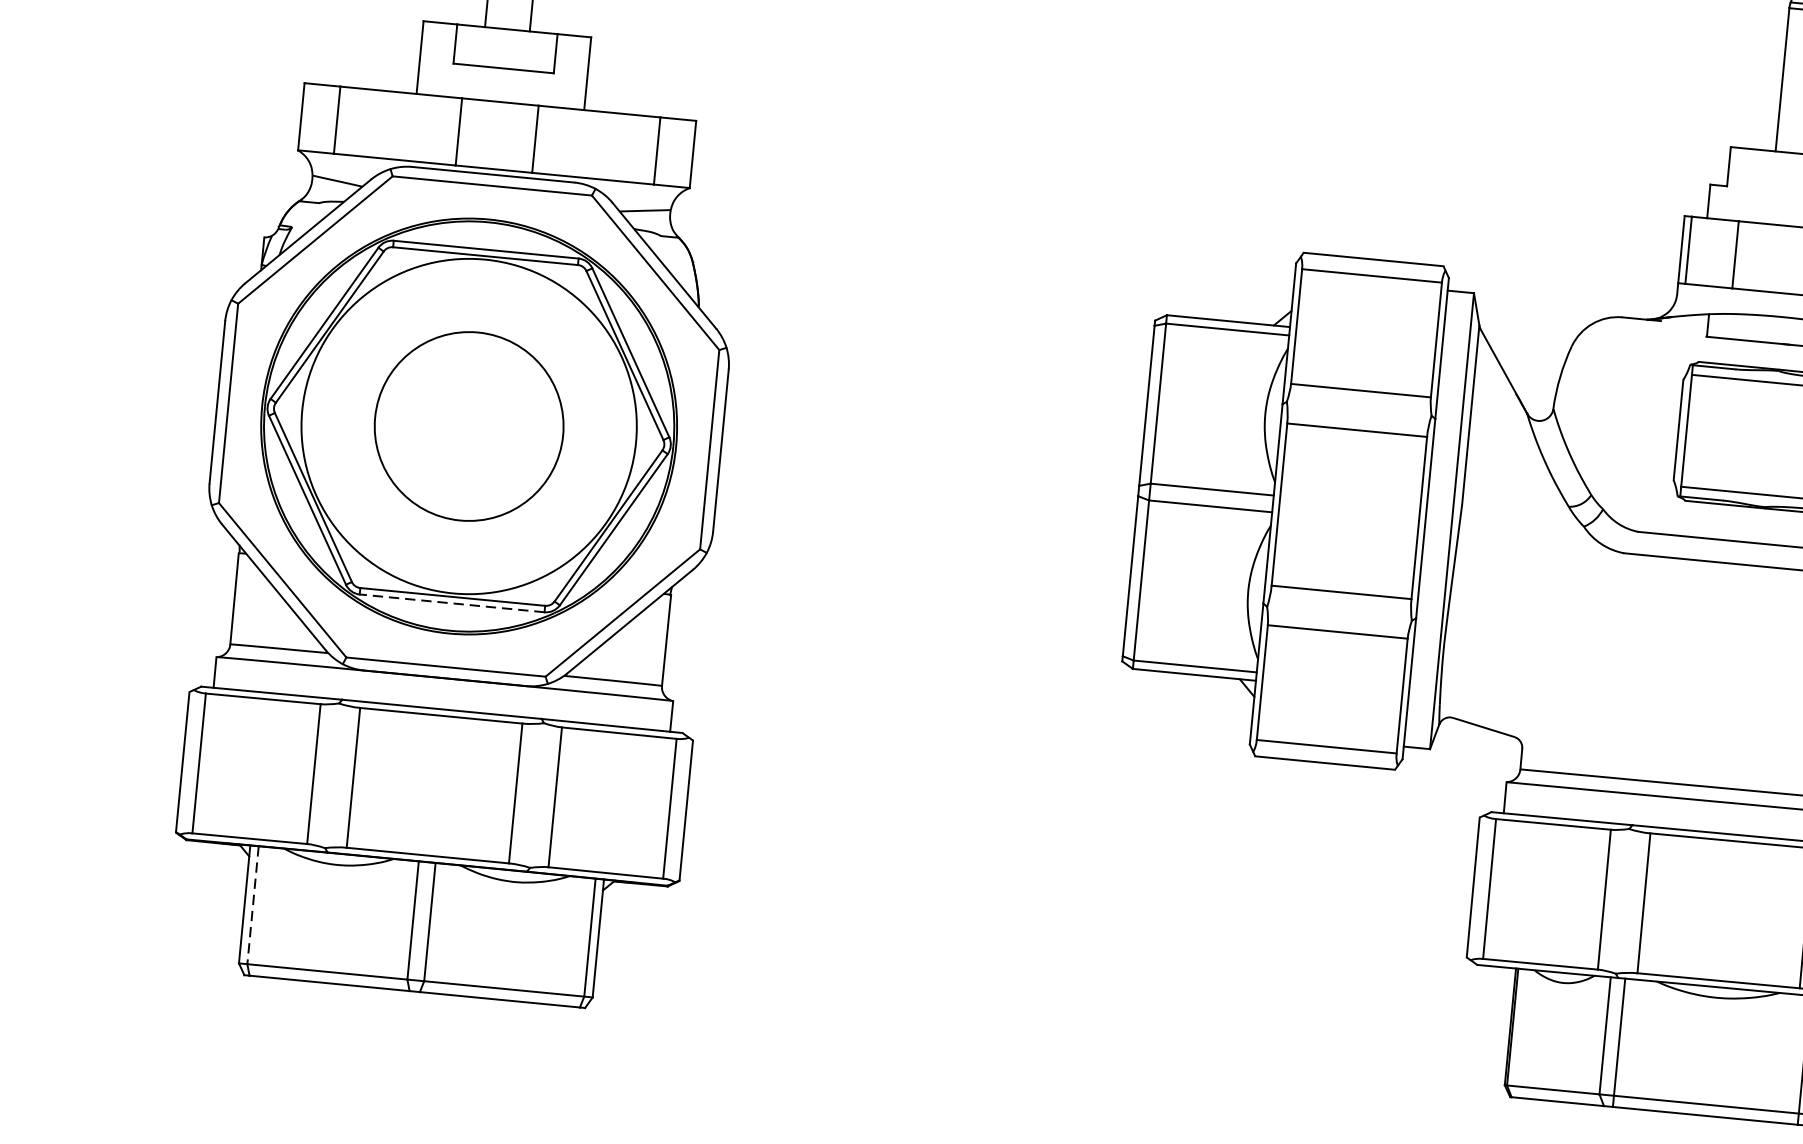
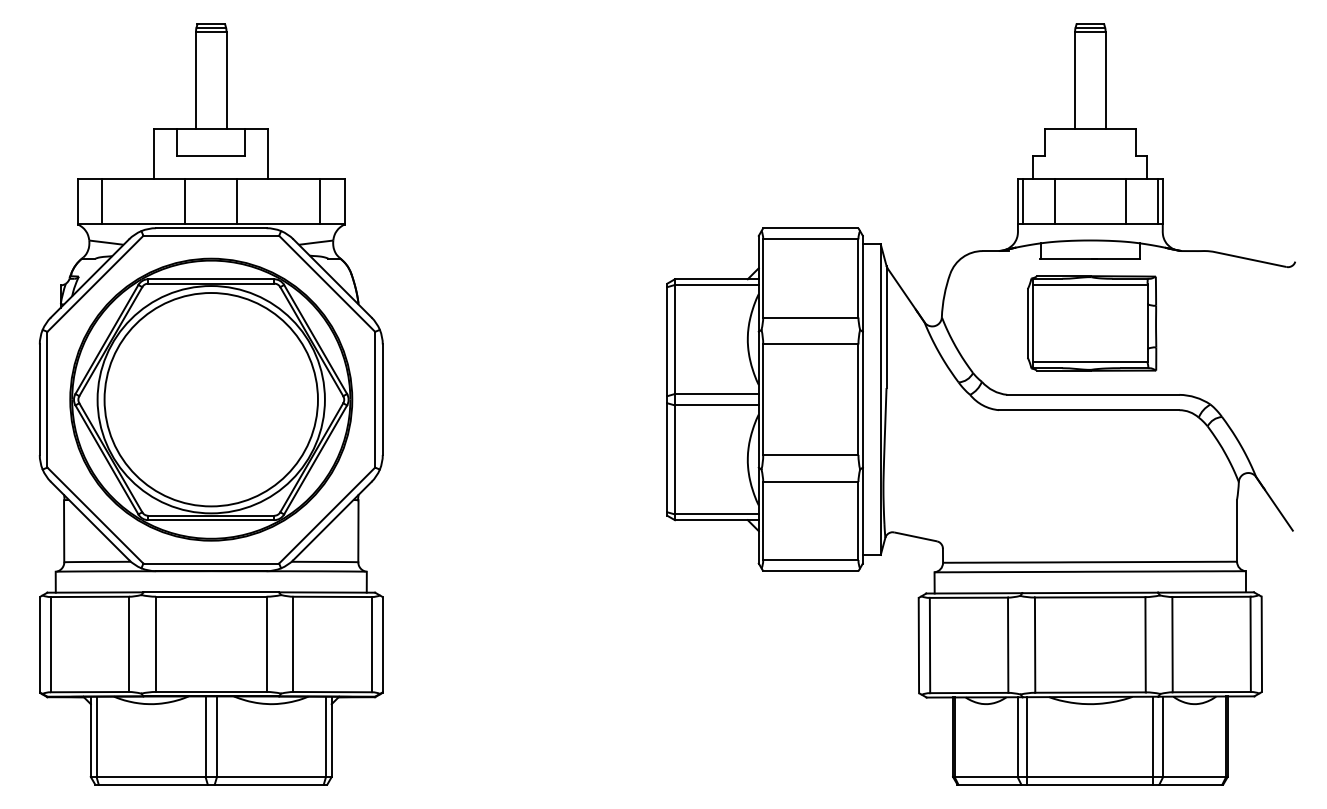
circle: (468, 426) -> (210, 399), size x1.67
line: (452, 603) -> (211, 520), dashed -> solid
line: (252, 906) -> (96, 737), dashed -> solid

